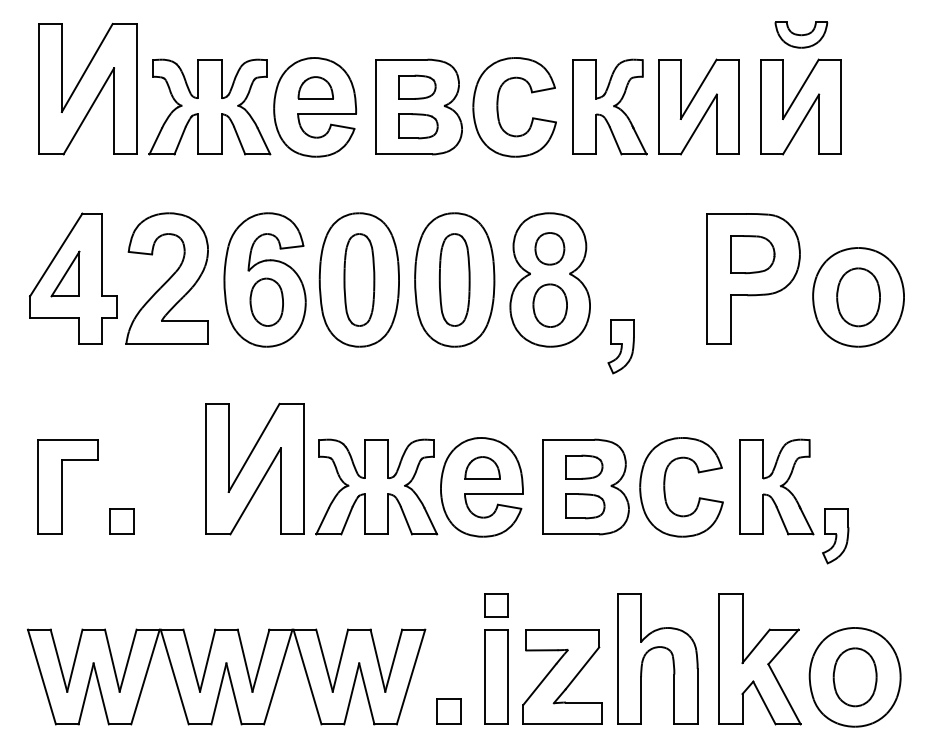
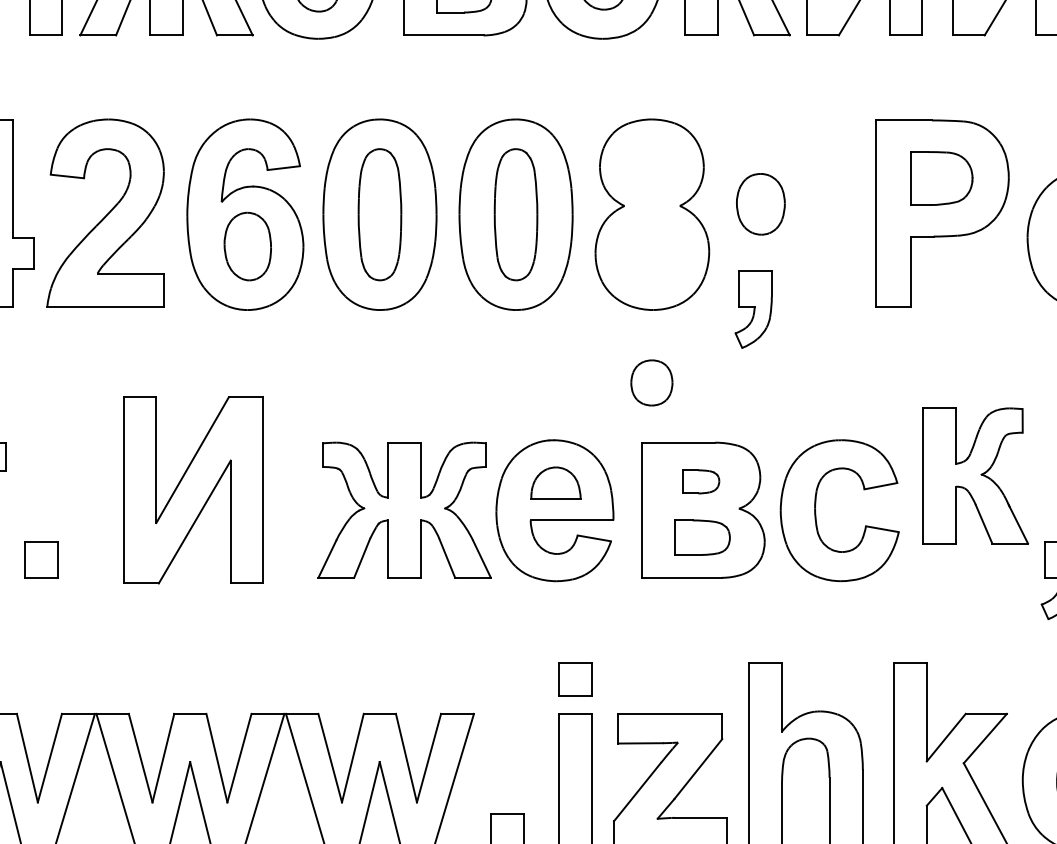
part: (549, 248) -> (651, 382), moved
part: (549, 305) -> (759, 204), moved
part: (584, 466) -> (701, 480), size x0.7
part: (254, 468) -> (193, 489), moved
part: (776, 486) -> (975, 475), moved

